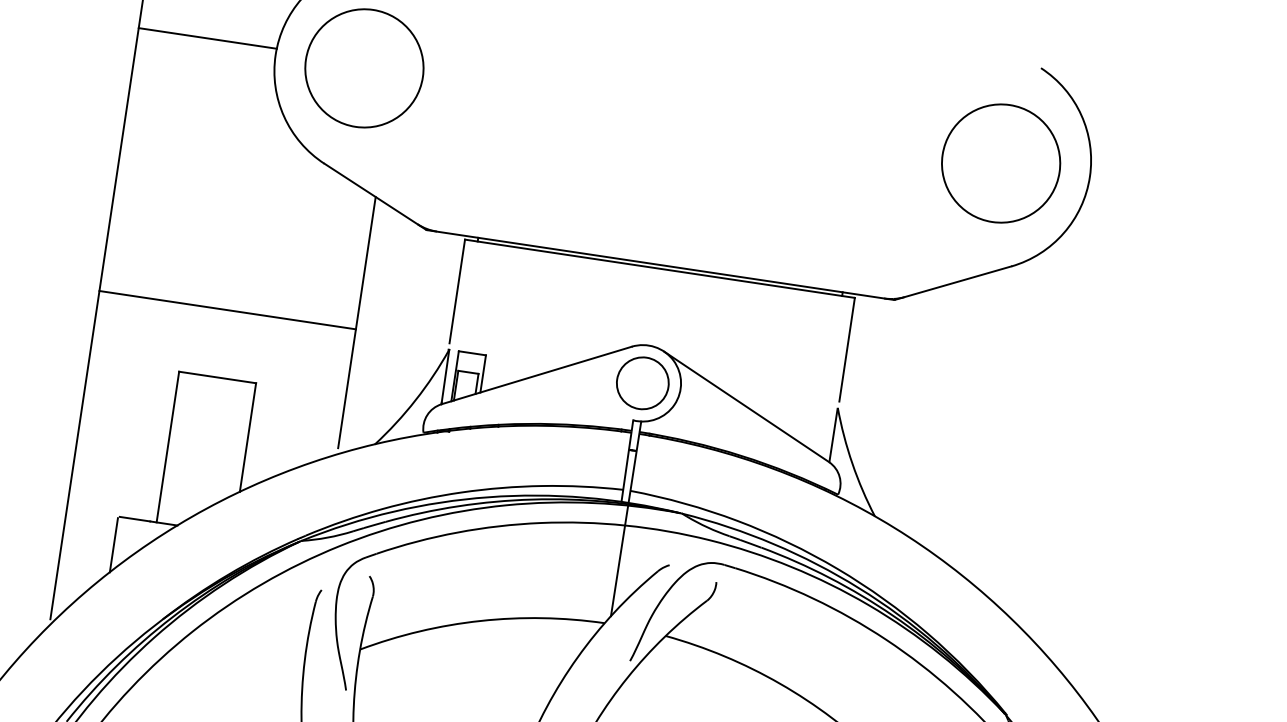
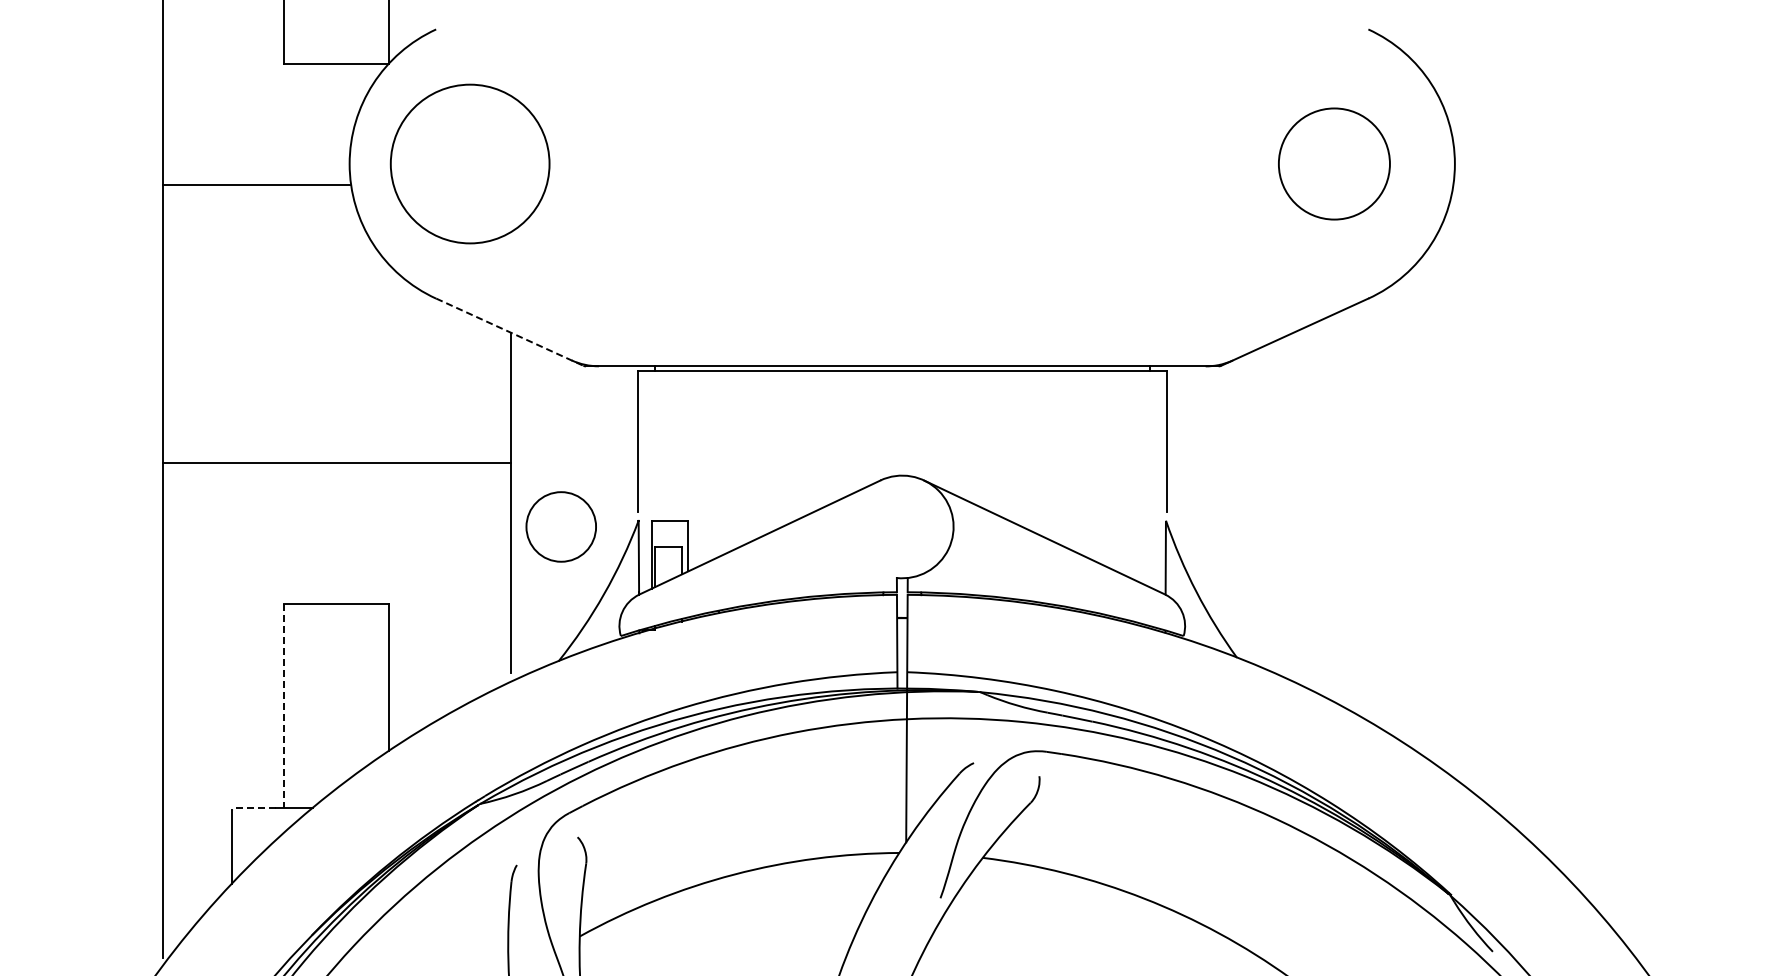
line: (207, 38) -> (255, 185), moved
circle: (1001, 163) -> (1334, 163), size x0.7
line: (374, 196) -> (509, 332), solid -> dashed
line: (227, 310) -> (336, 463), moved
circle: (642, 382) -> (560, 526), moved
line: (167, 447) -> (284, 706), solid -> dashed
line: (135, 519) -> (255, 808), solid -> dashed

